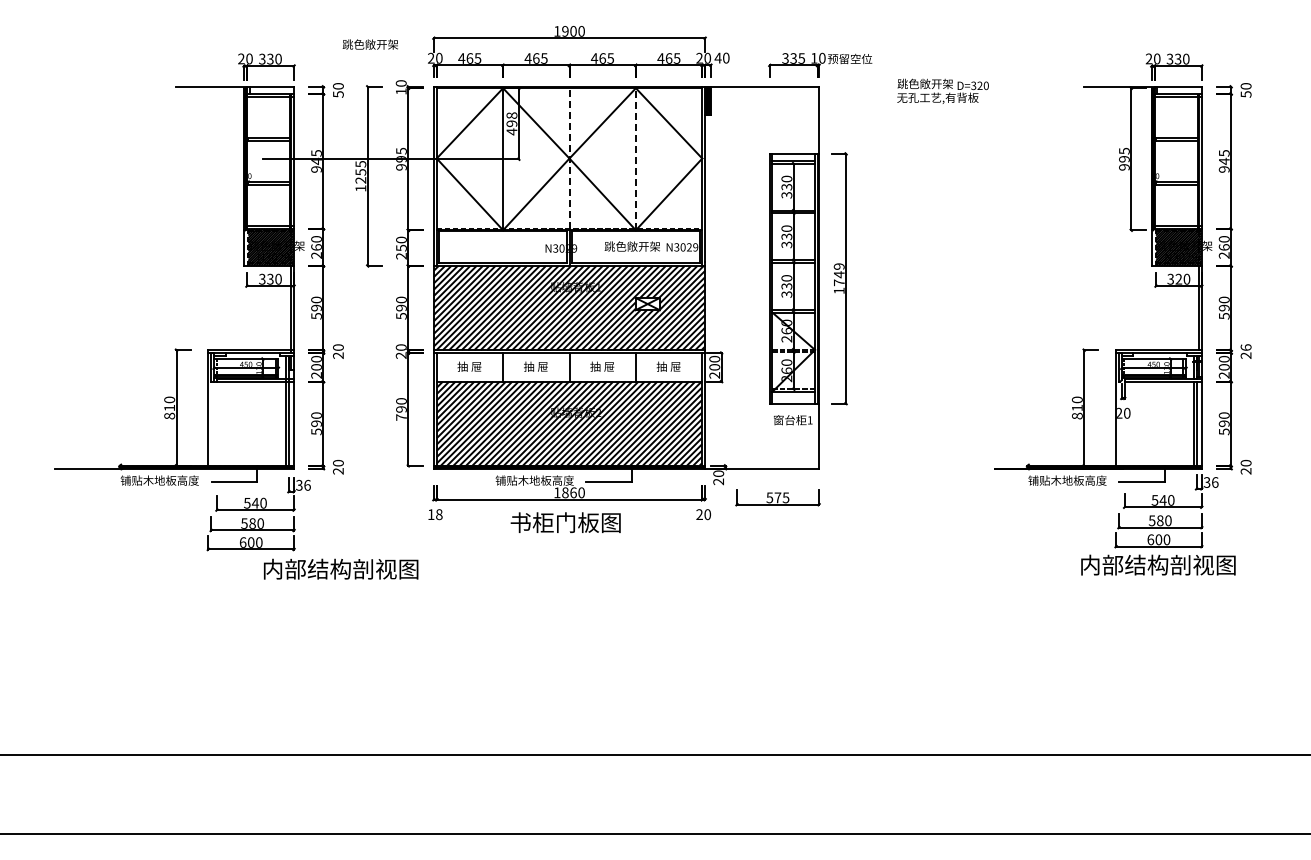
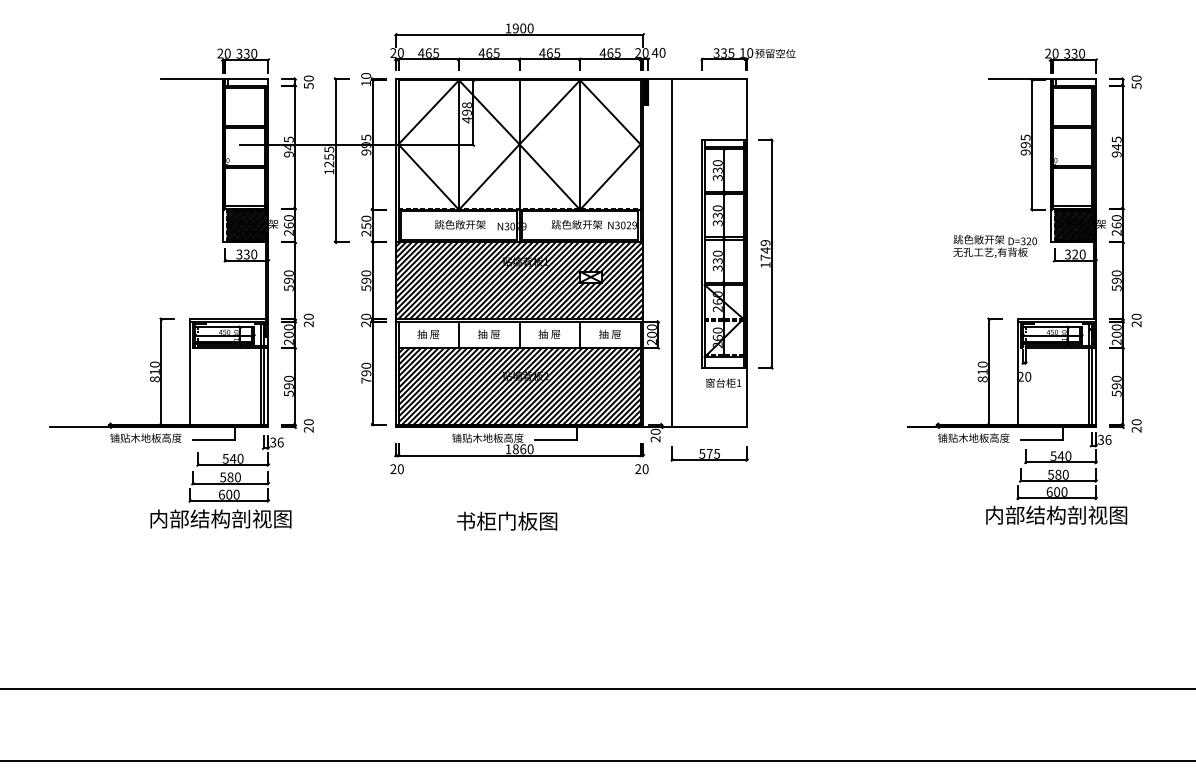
text: (369, 44) -> (459, 224), moved
text: (942, 90) -> (994, 245), moved
line: (569, 158) -> (519, 144), dashed -> solid
line: (635, 158) -> (579, 144), dashed -> solid
line: (736, 277) -> (671, 252), added
text: (1245, 347) -> (1136, 316), 26 -> 20
text: (434, 514) -> (396, 469), 18 -> 20
text: (565, 522) -> (506, 521), moved
text: (341, 568) -> (221, 518), moved

